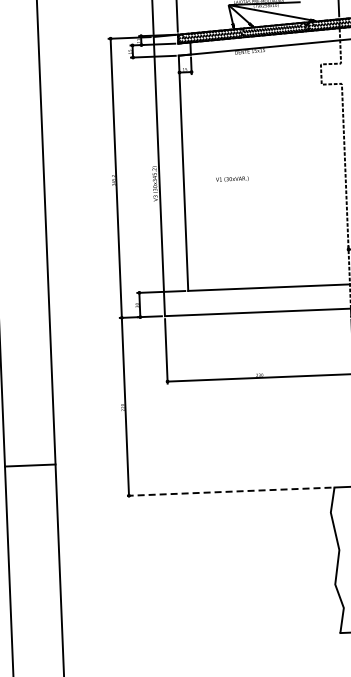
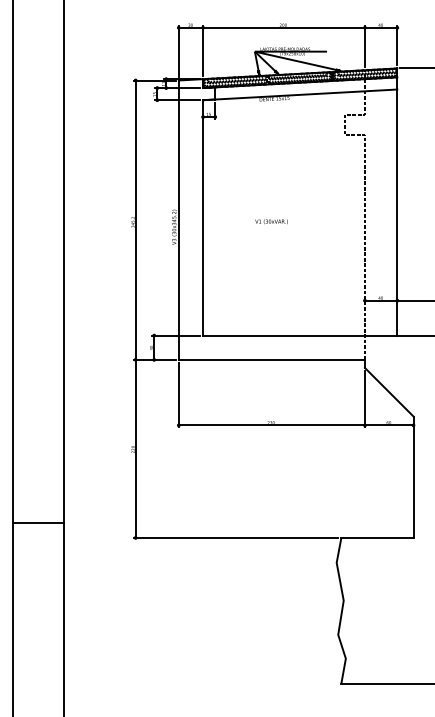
text: (232, 178) -> (271, 221), moved
line: (29, 465) -> (37, 522), moved
line: (228, 491) -> (235, 537), dashed -> solid

